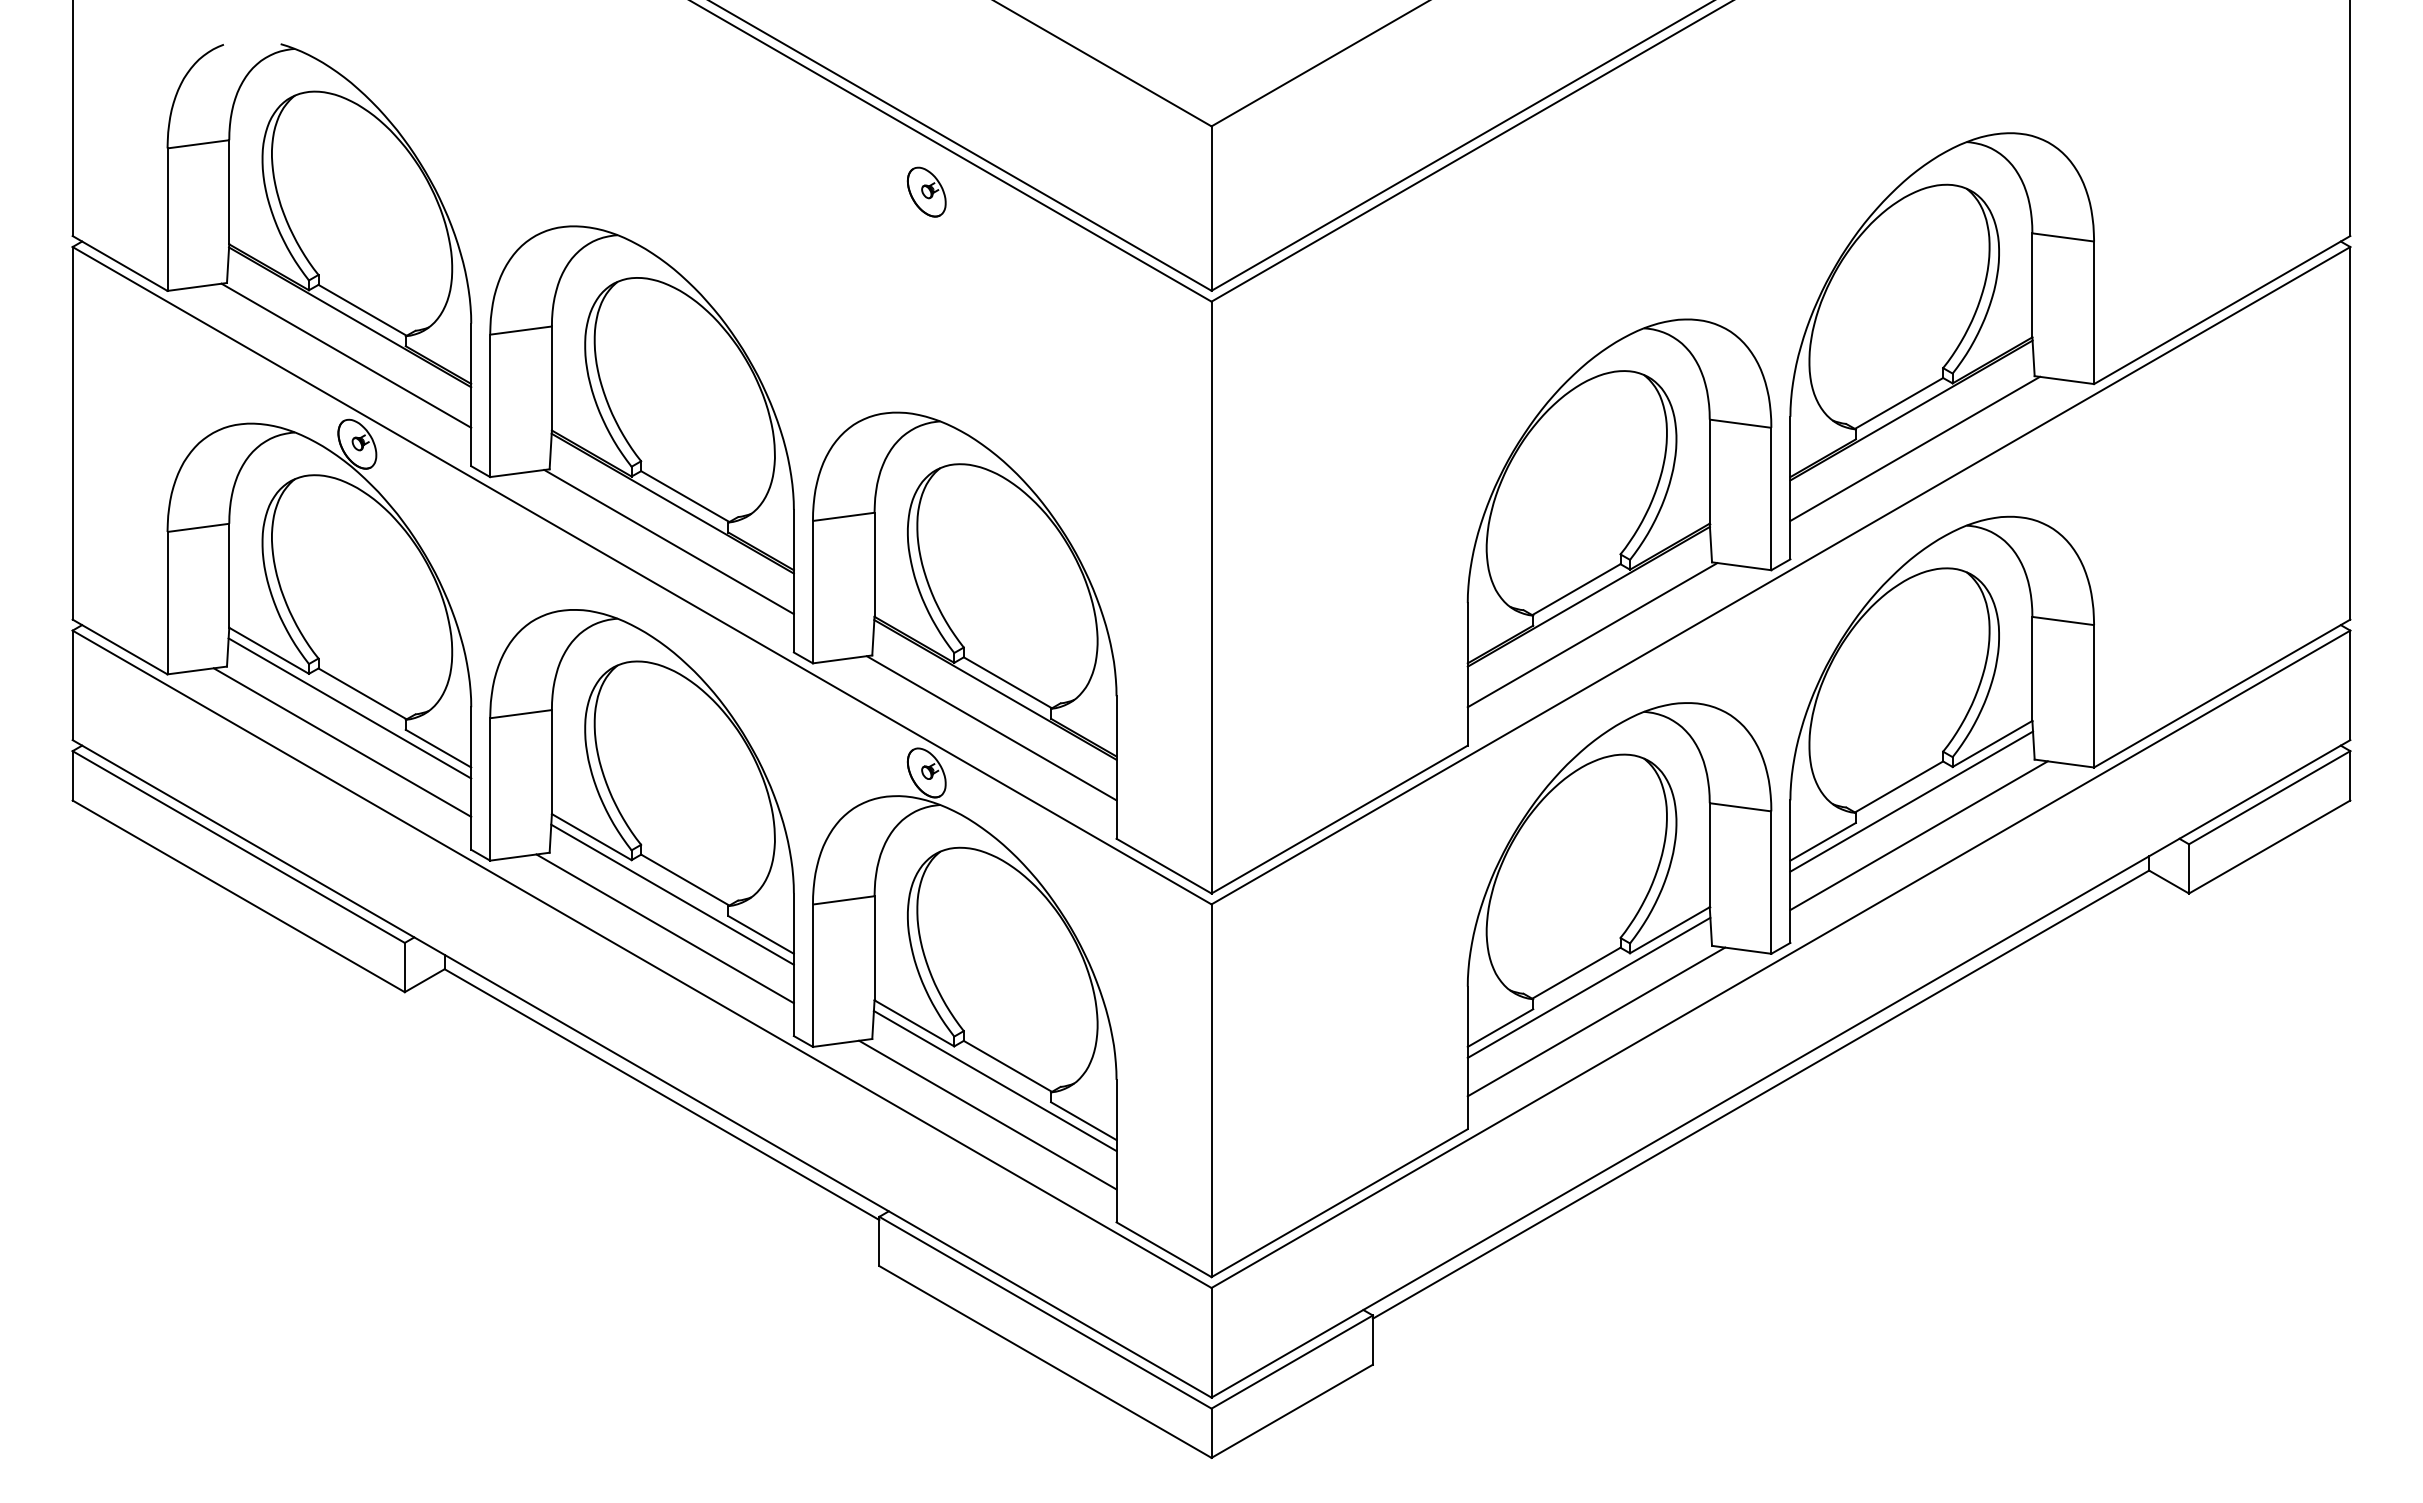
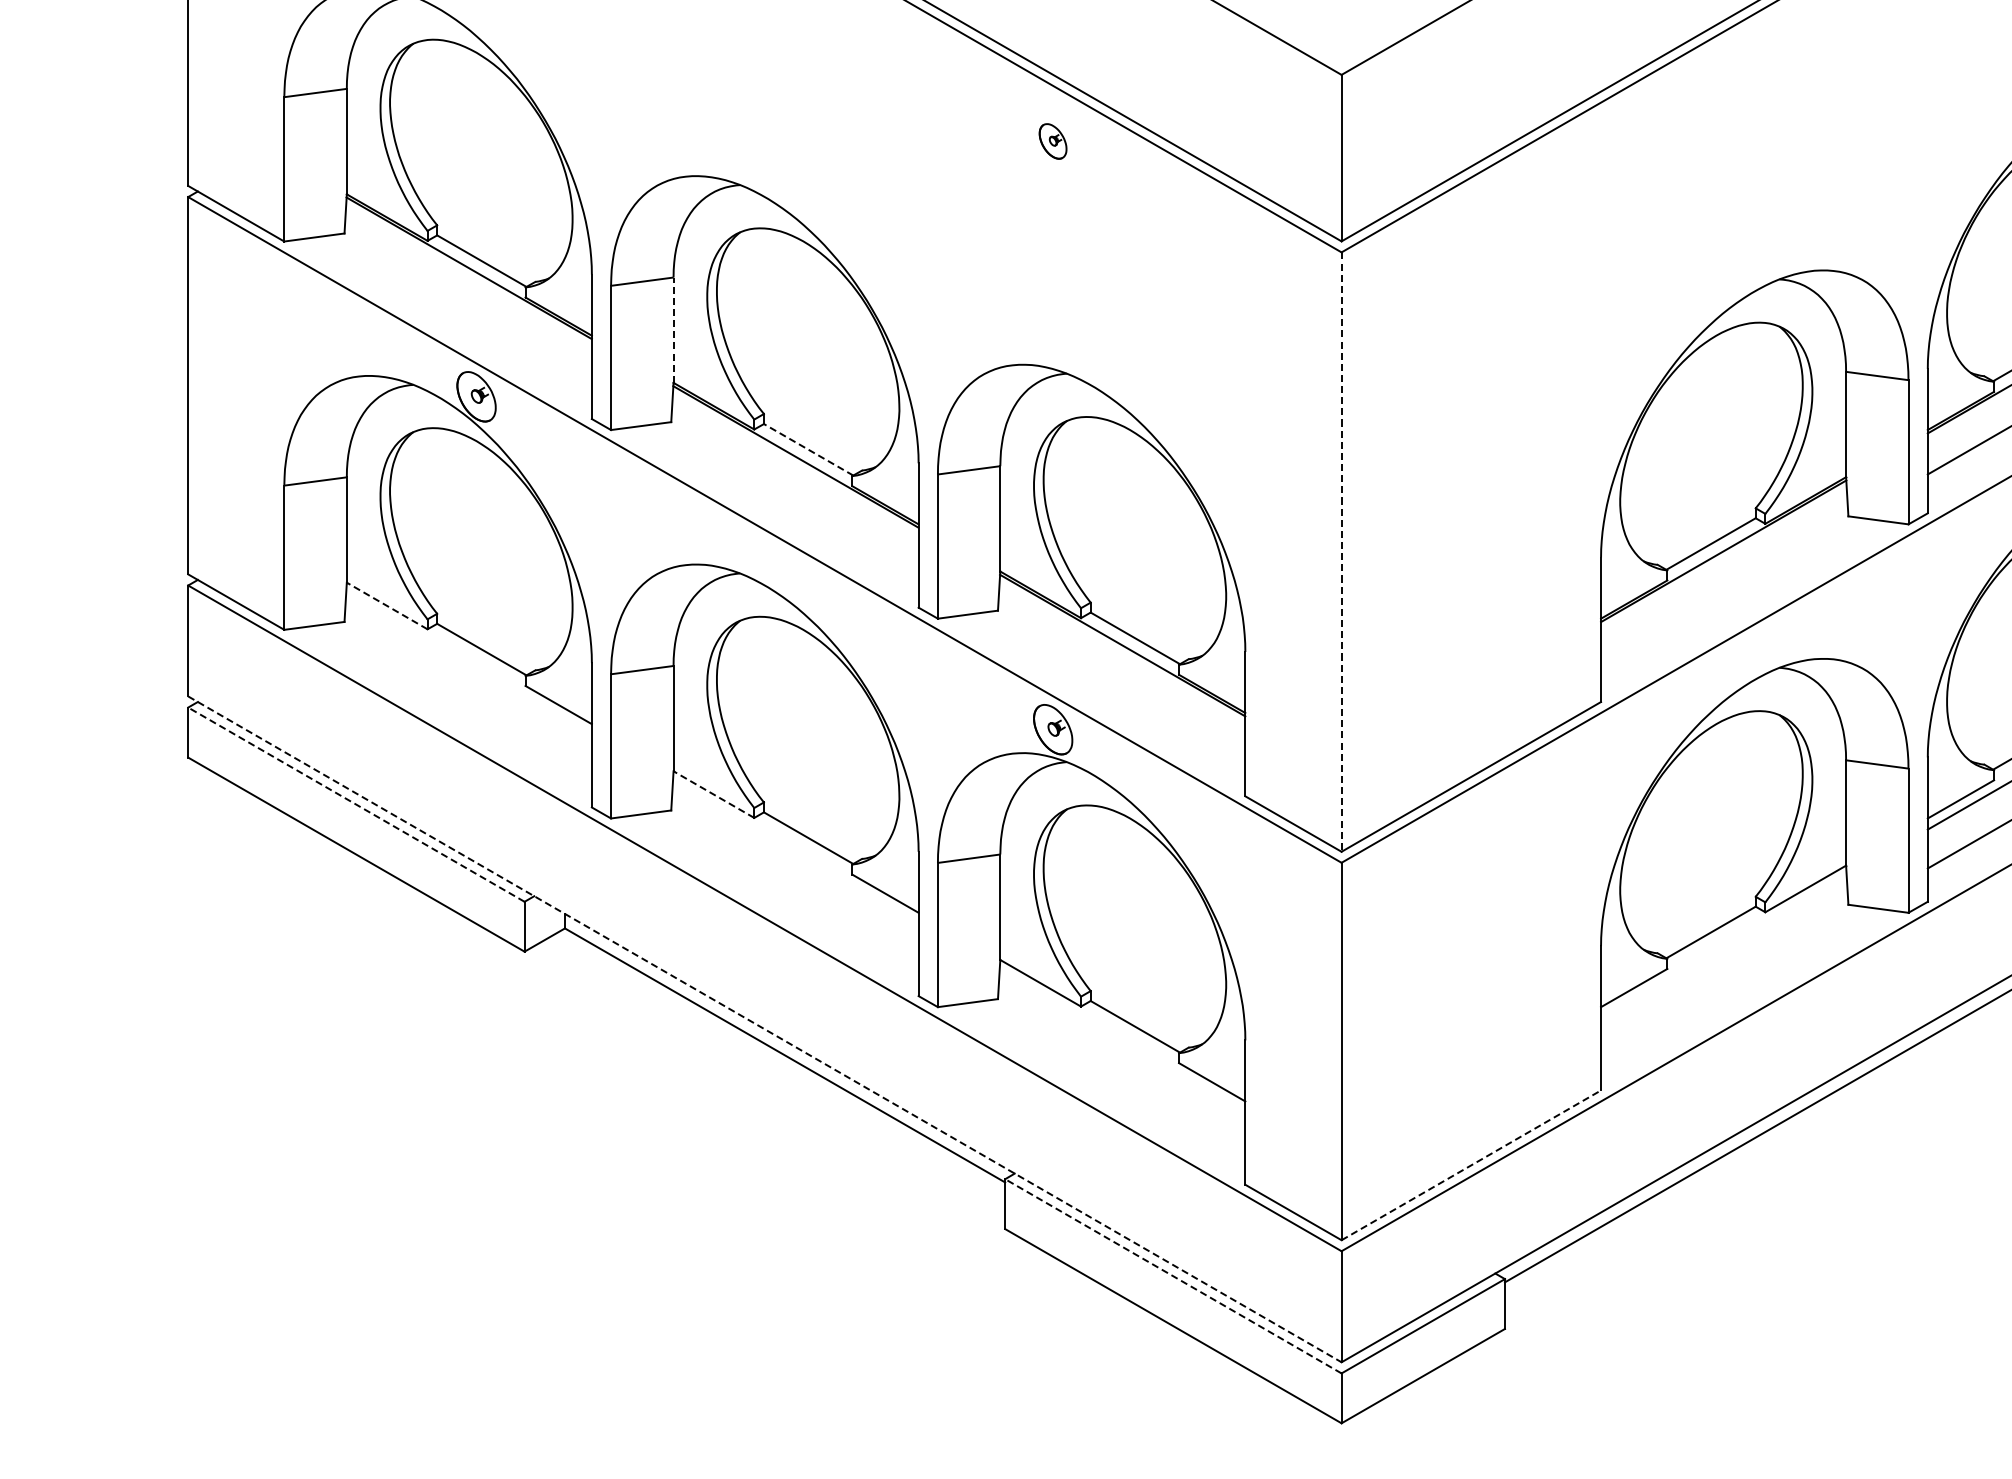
part: (926, 191) -> (1052, 140), size x0.7
line: (346, 355) -> (465, 306), removed
line: (551, 378) -> (673, 330), solid -> dashed
line: (685, 496) -> (808, 449), solid -> dashed
line: (668, 541) -> (791, 495), removed
line: (1211, 597) -> (1341, 551), solid -> dashed
line: (1592, 635) -> (1727, 590), removed
line: (268, 650) -> (386, 605), solid -> dashed
line: (349, 708) -> (468, 664), removed
line: (991, 728) -> (1118, 684), removed
line: (342, 742) -> (461, 698), removed
line: (591, 836) -> (713, 794), solid -> dashed
line: (238, 847) -> (356, 805), solid -> dashed
line: (672, 894) -> (795, 852), removed
line: (664, 928) -> (787, 887), removed
line: (1588, 987) -> (1723, 946), removed
line: (1596, 1021) -> (1731, 981), removed
line: (642, 1068) -> (765, 1028), solid -> dashed
line: (994, 1080) -> (1121, 1041), removed
line: (987, 1114) -> (1114, 1075), removed
line: (1339, 1203) -> (1471, 1165), solid -> dashed
line: (1045, 1312) -> (1173, 1276), solid -> dashed

